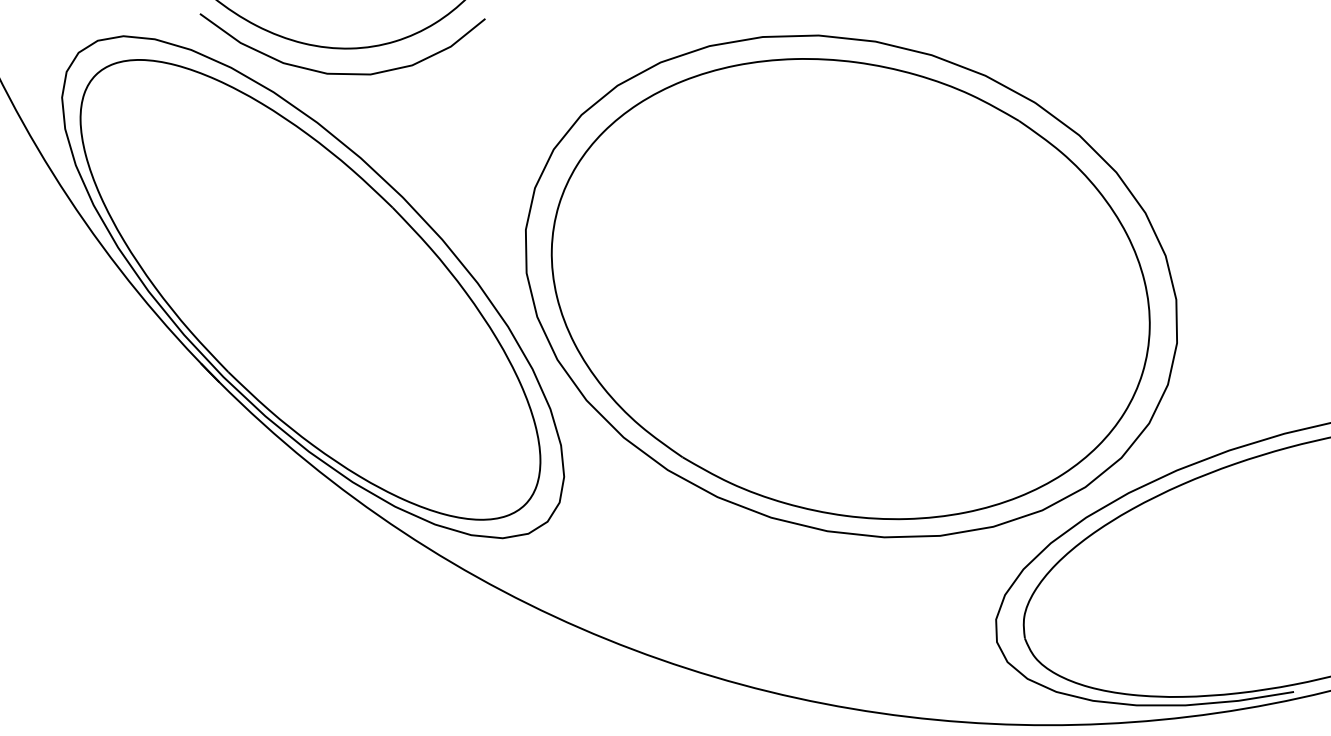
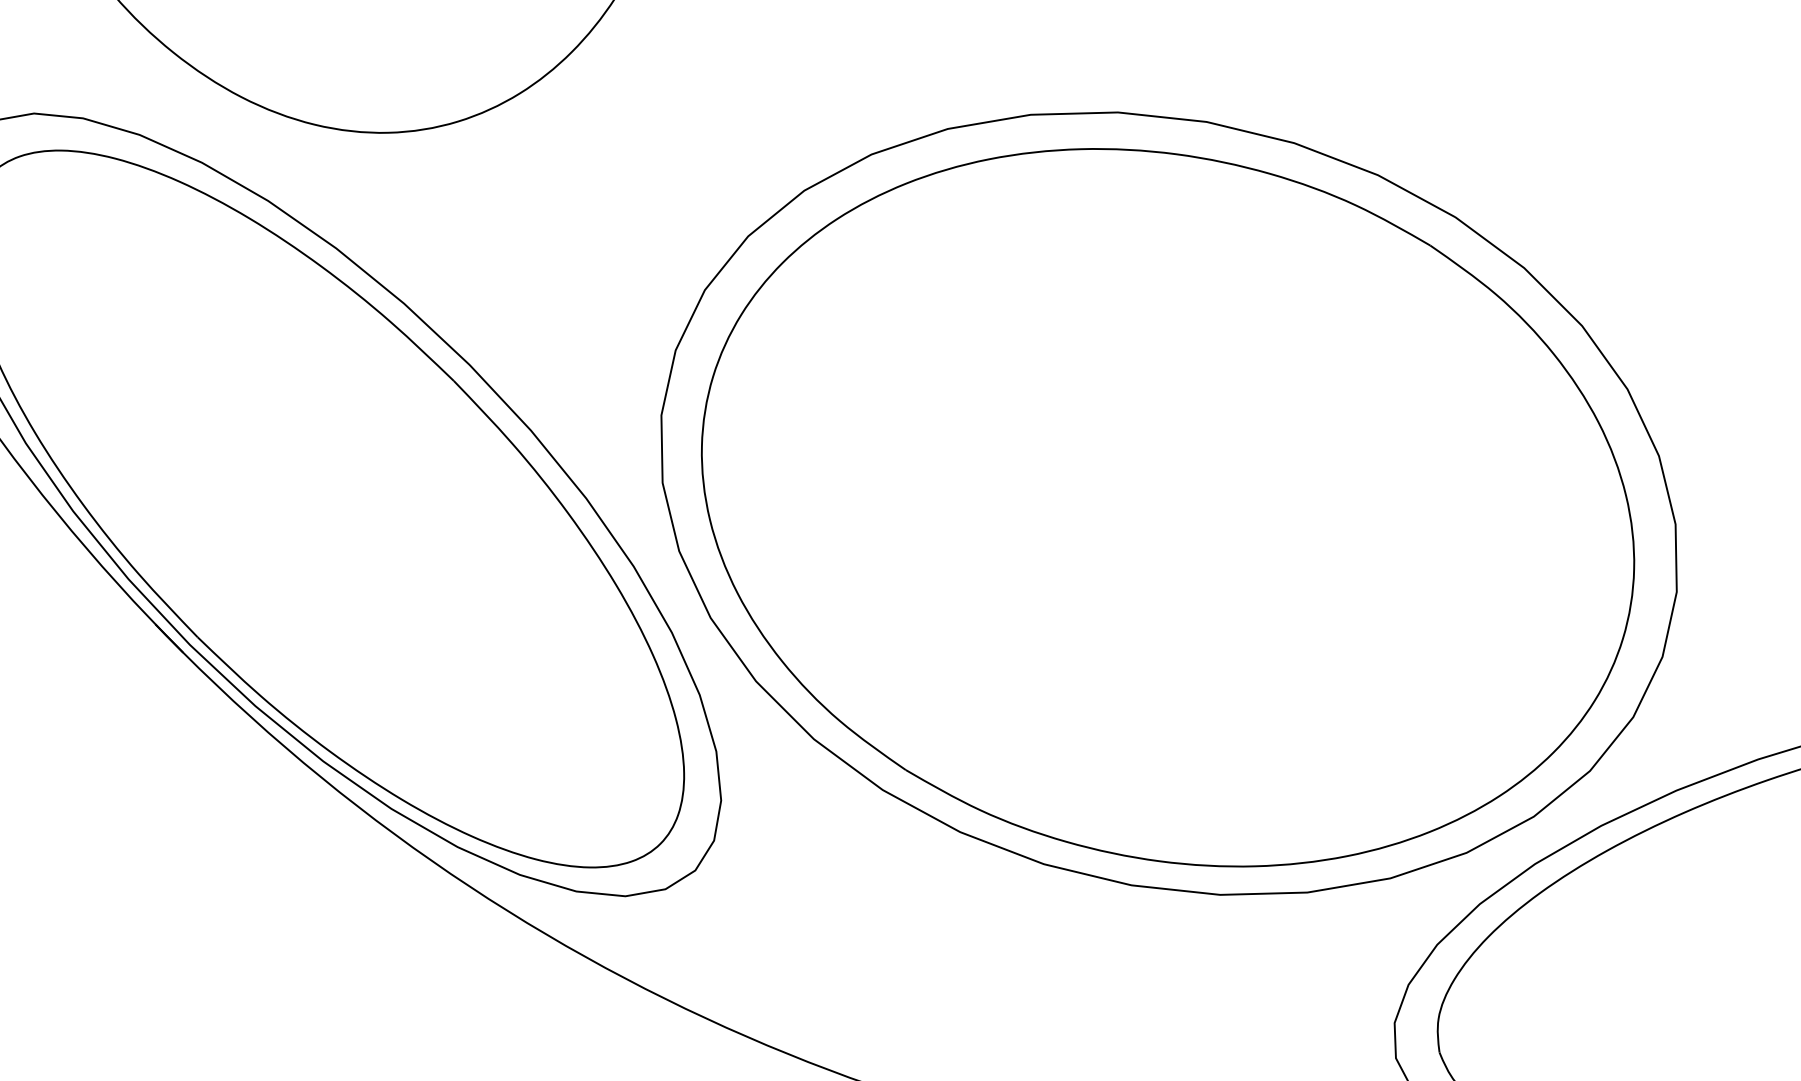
curve: (342, 73) -> (375, 171), removed

